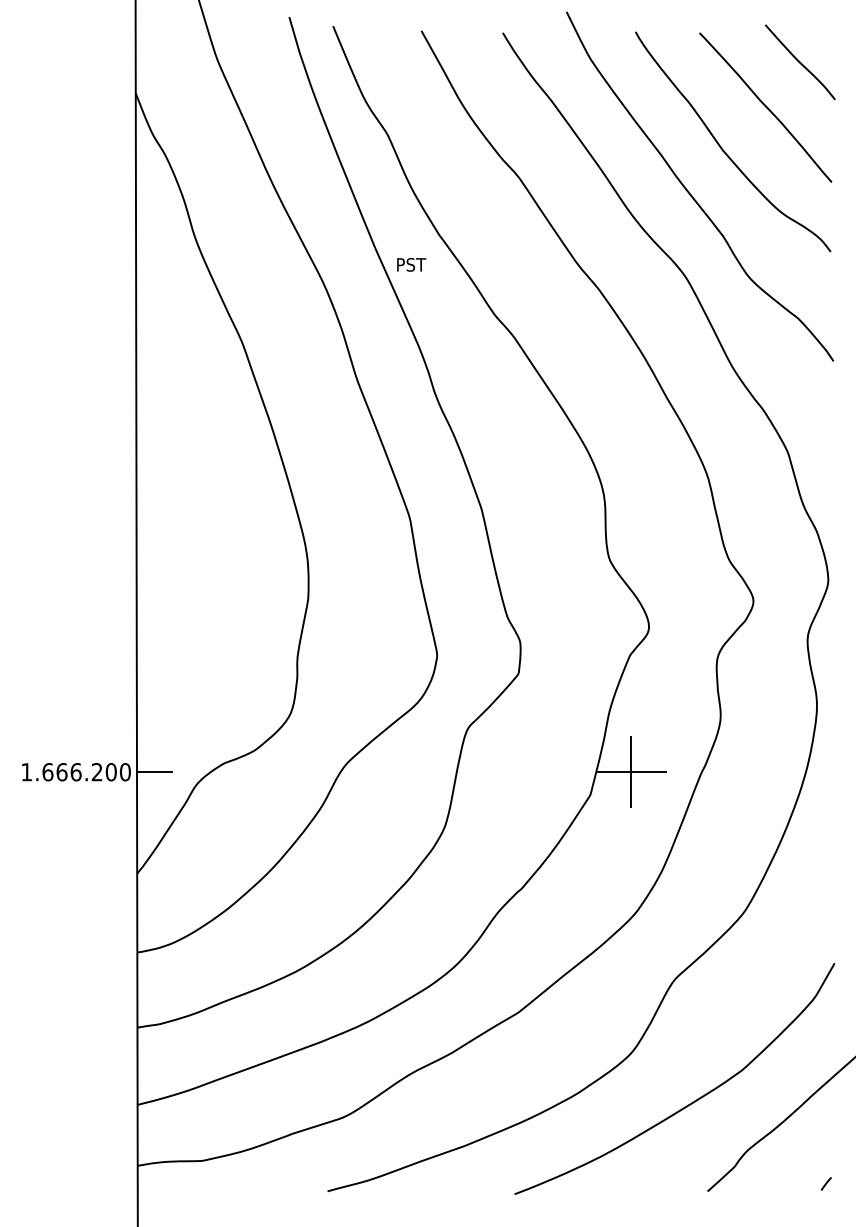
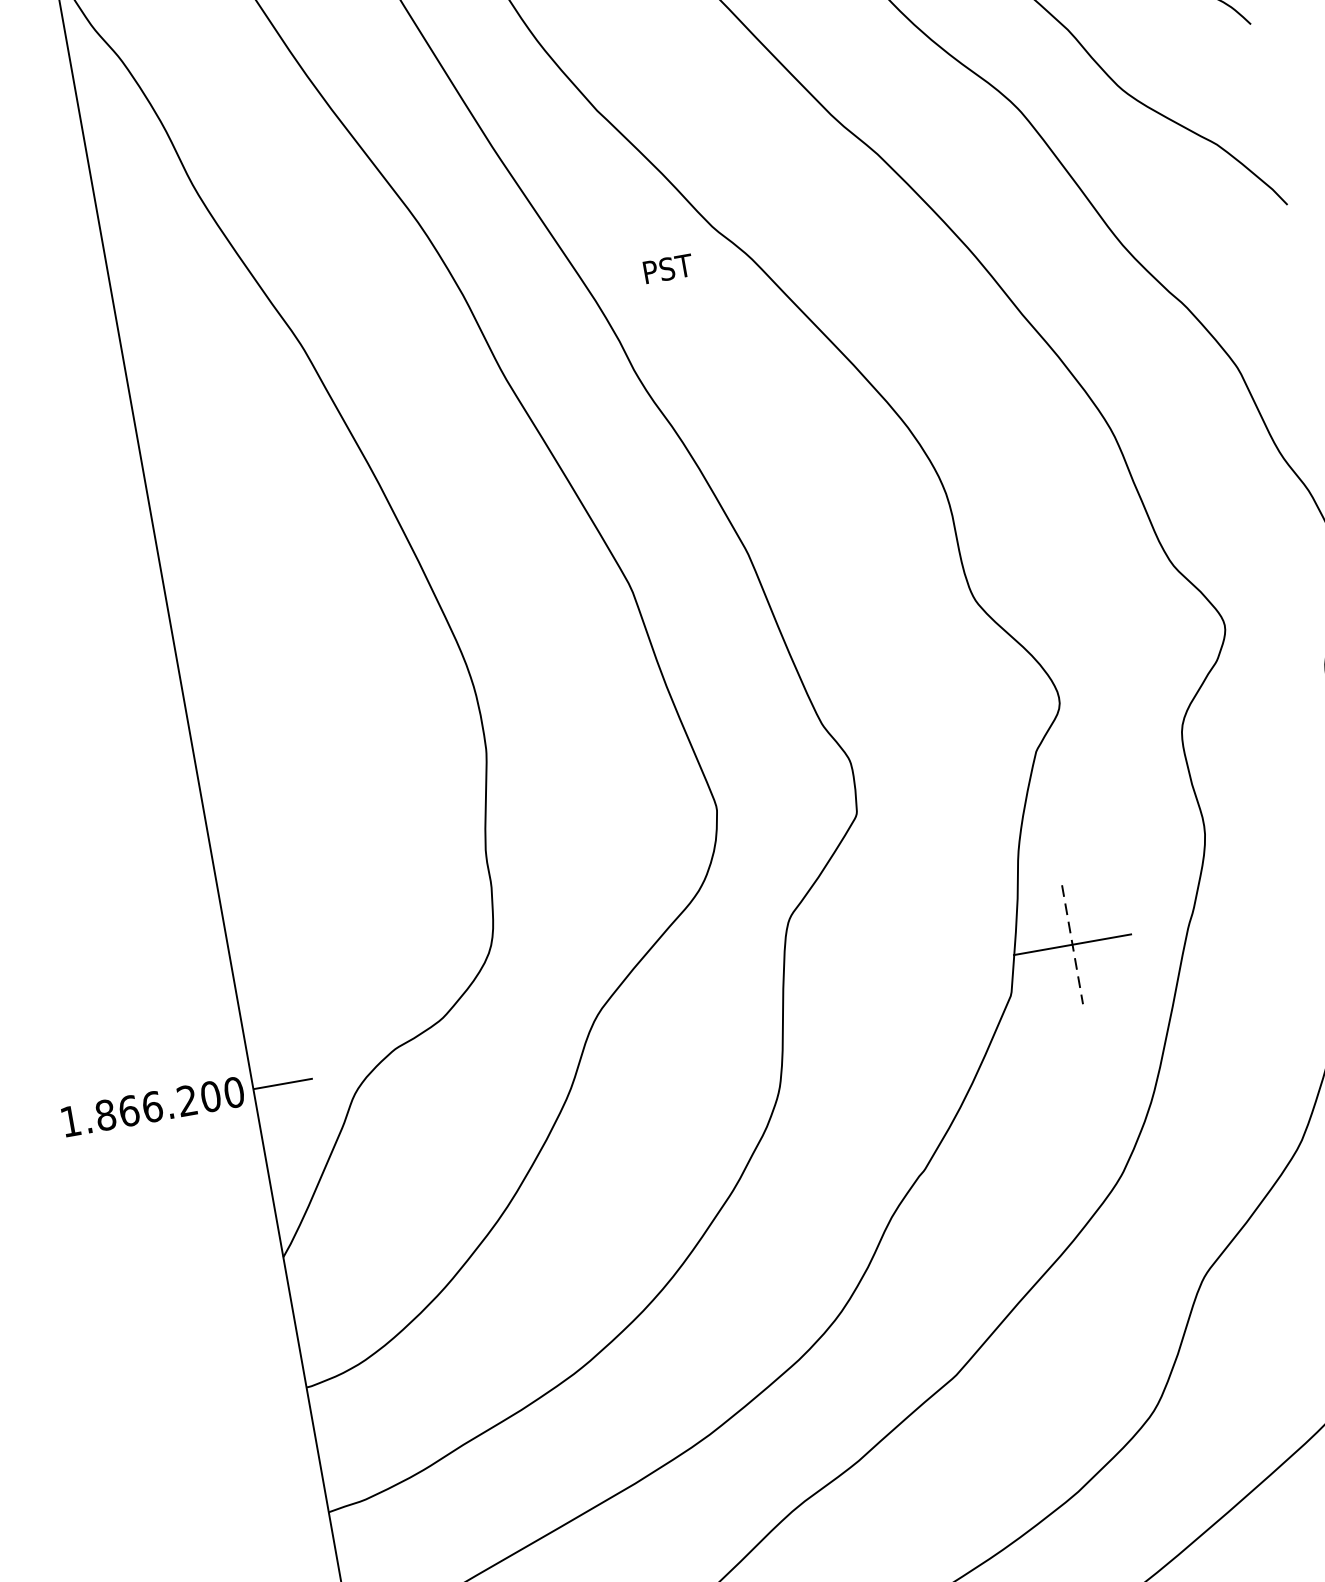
text: (411, 264) -> (668, 268), moved
text: (47, 772) -> (105, 1115), 1.666.200 -> 1.866.200
line: (631, 772) -> (1072, 945), solid -> dashed

